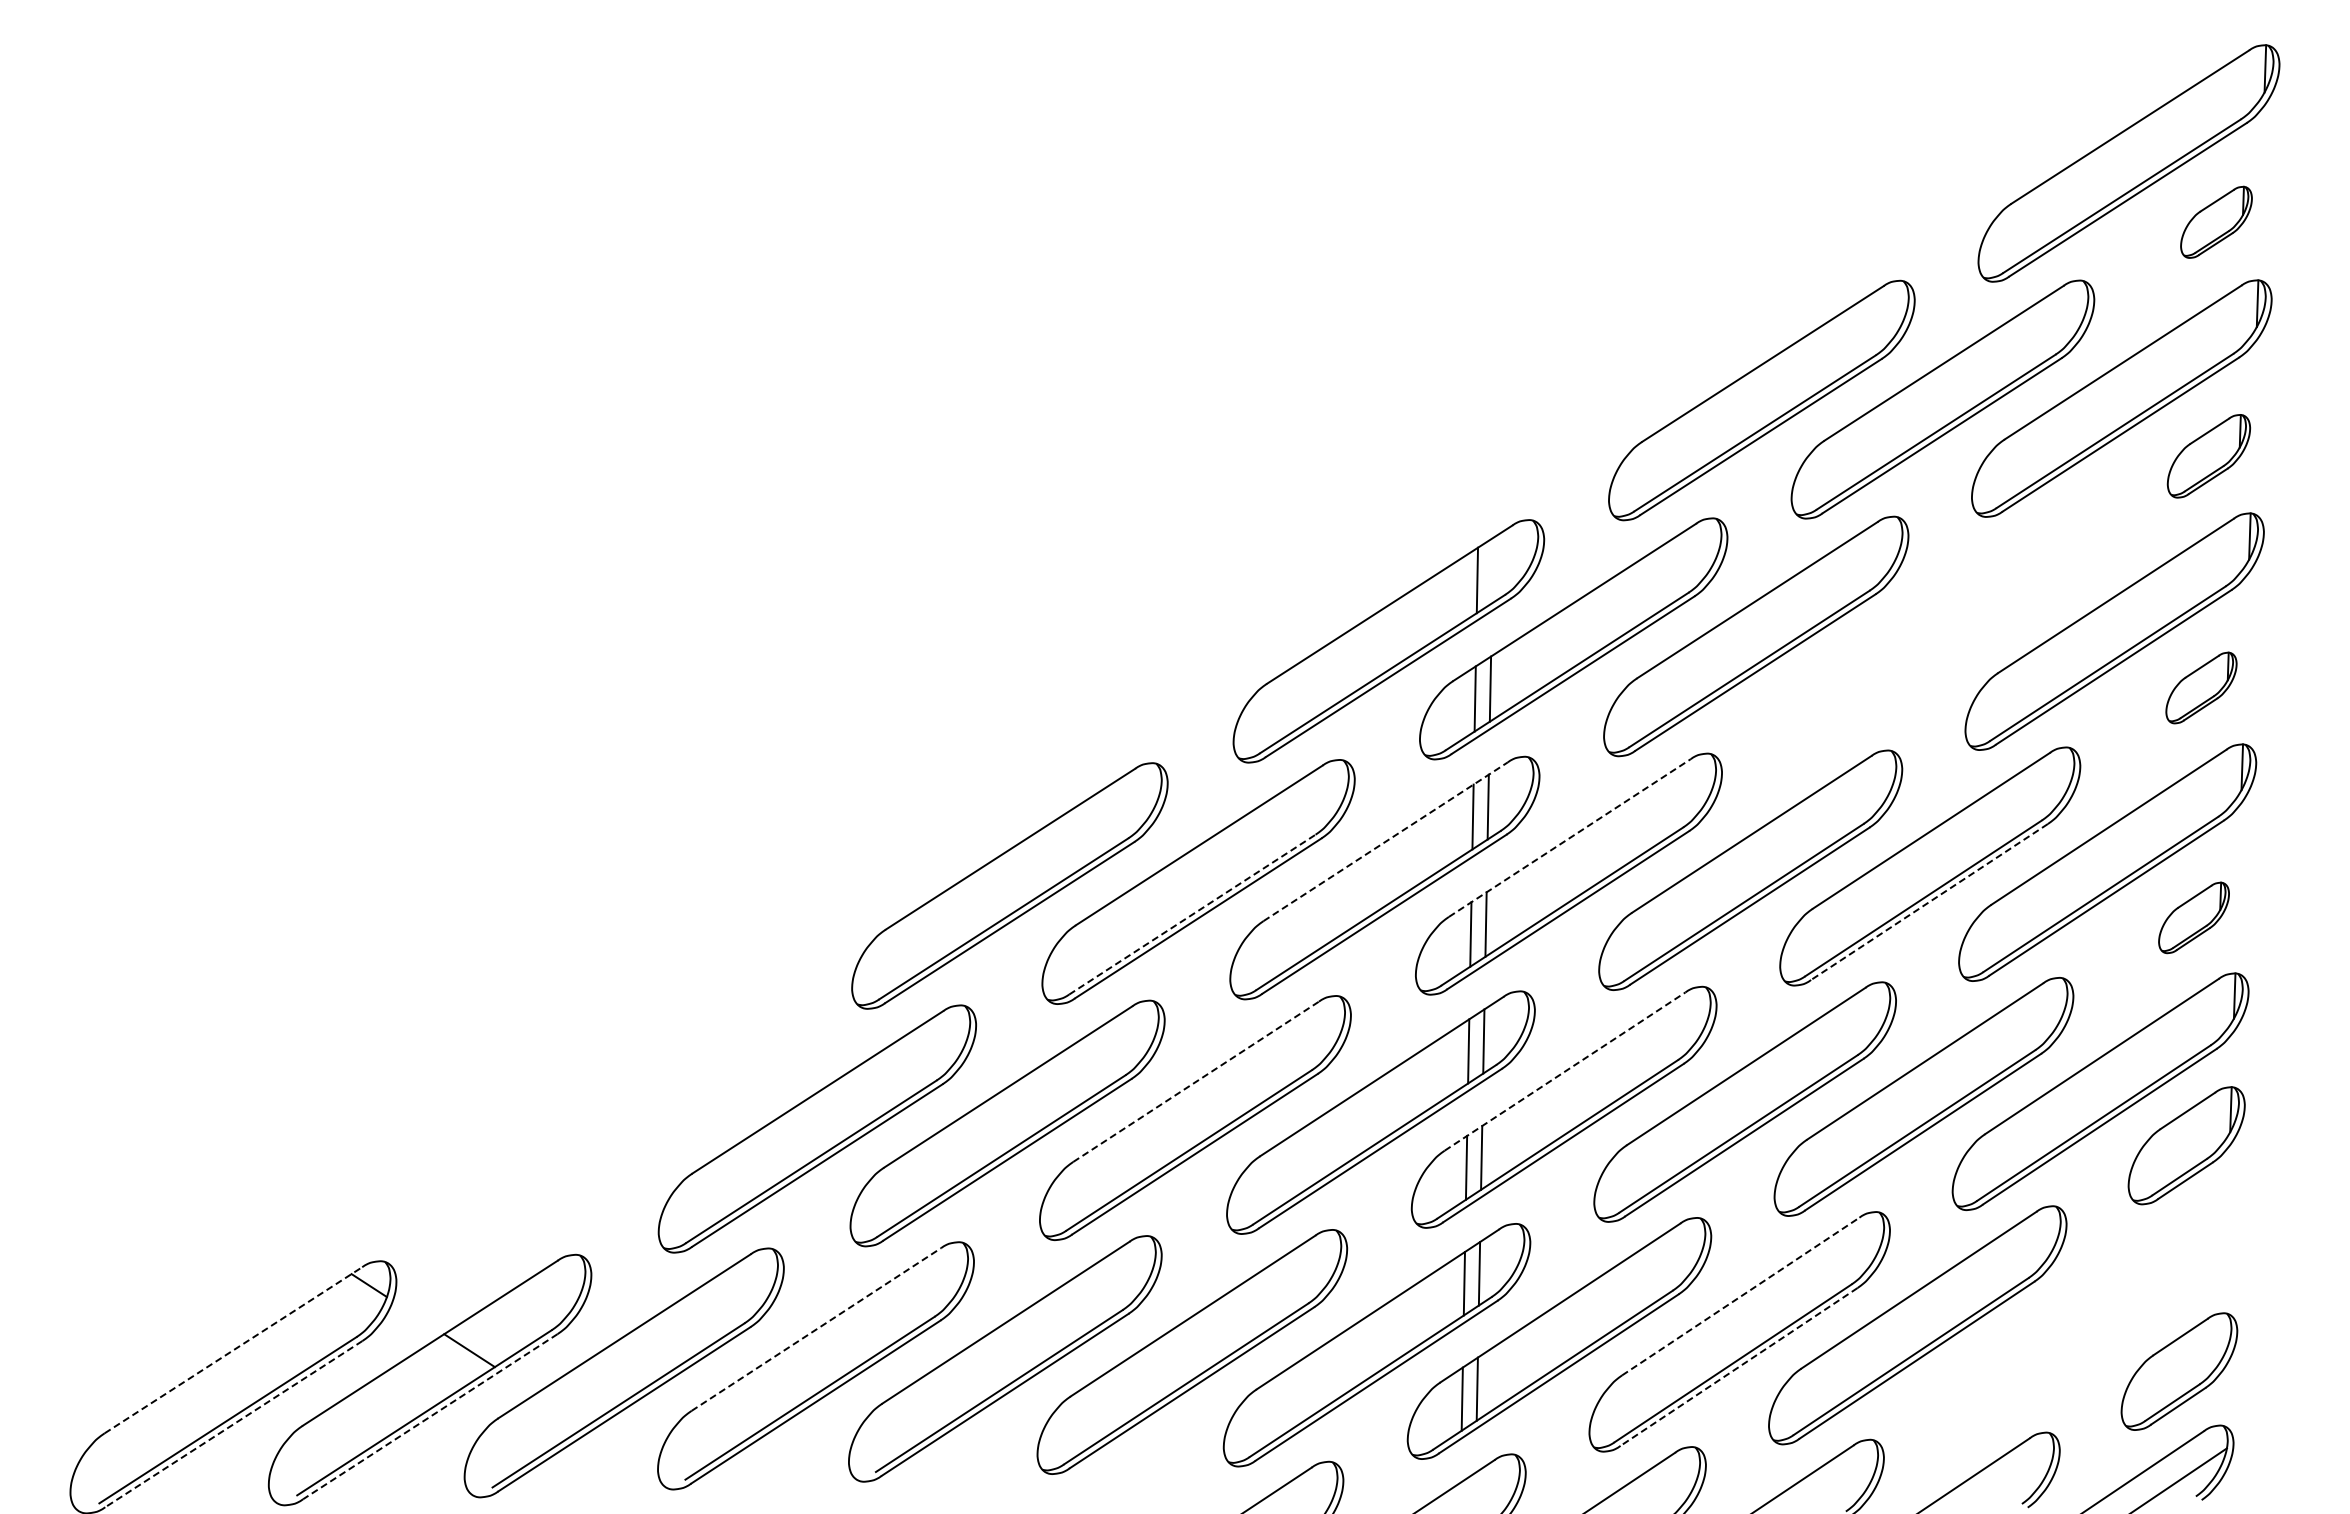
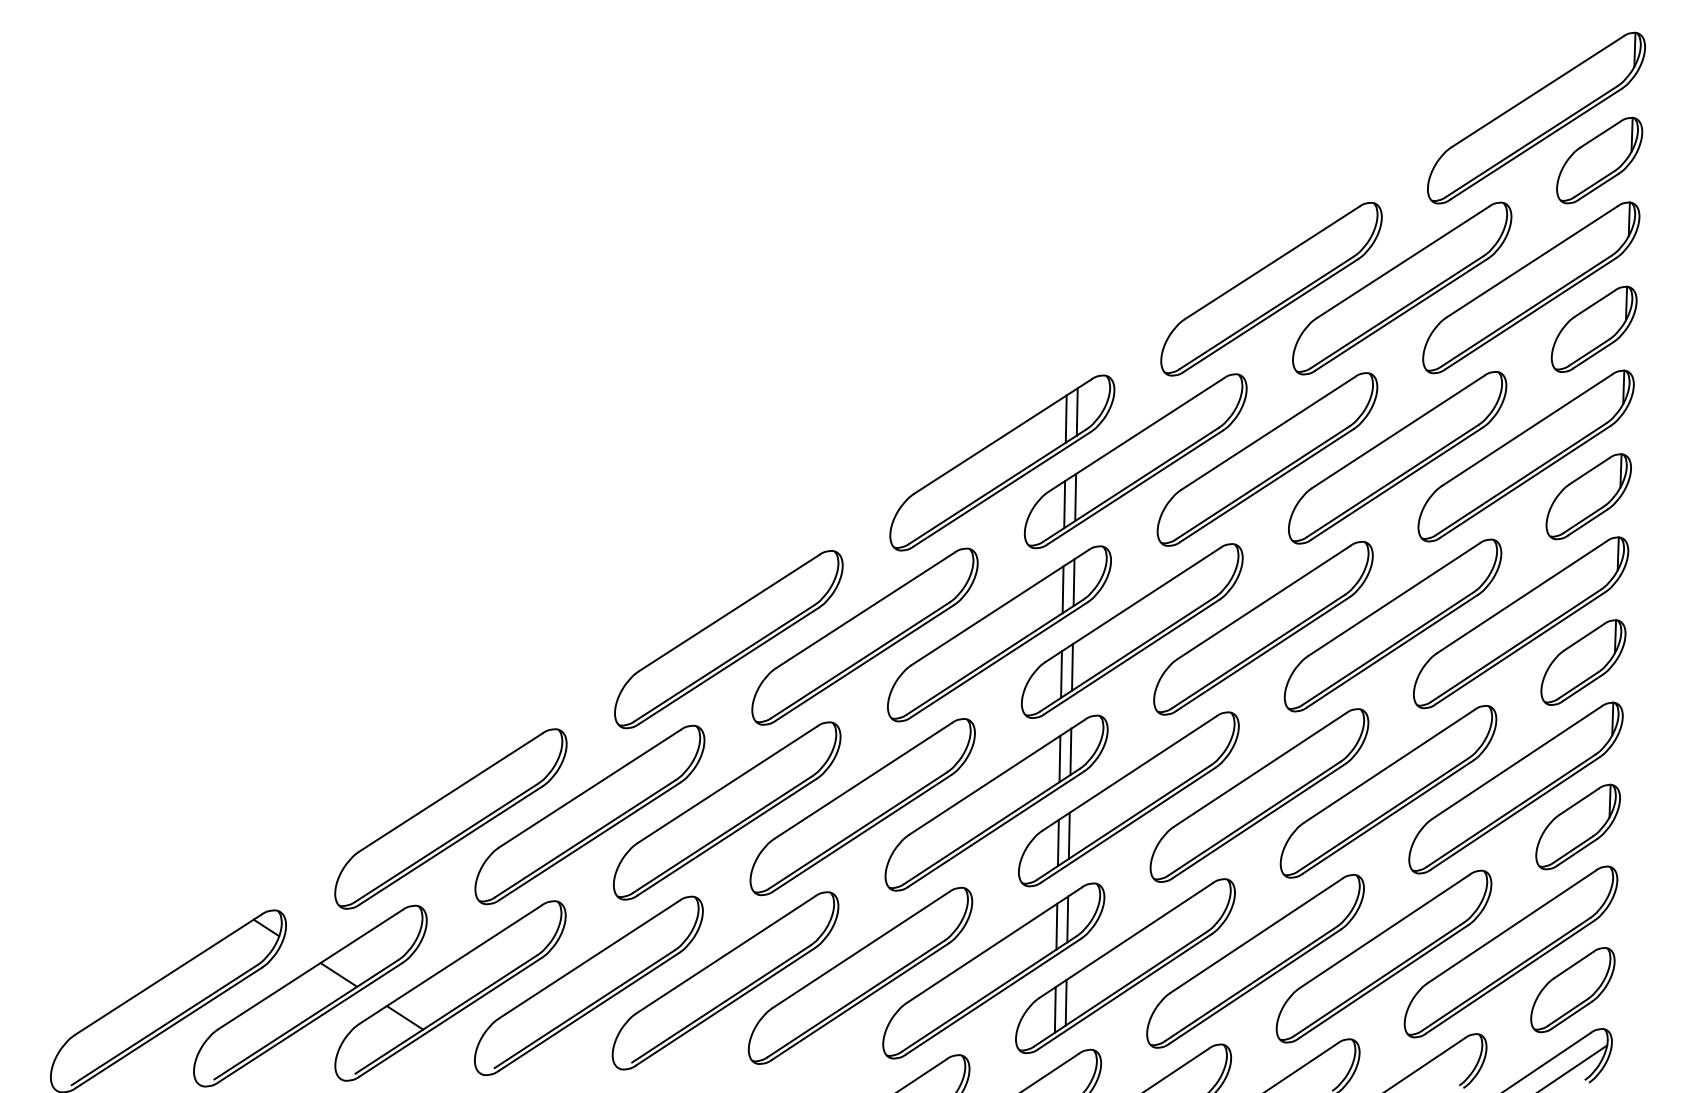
part: (2216, 222) -> (1599, 160), size x1.67
part: (2208, 456) -> (1593, 329), size x1.43
line: (1492, 570) -> (1077, 411), added
part: (1936, 633) -> (1397, 457), added
part: (2201, 687) -> (1588, 496), size x1.67
line: (1570, 837) -> (1133, 604), dashed -> solid
line: (1385, 841) -> (999, 607), dashed -> solid
line: (1929, 902) -> (1392, 651), dashed -> solid
line: (1192, 914) -> (860, 660), dashed -> solid
part: (2193, 917) -> (1583, 662), size x1.67
line: (1565, 1071) -> (1129, 773), dashed -> solid
line: (1196, 1081) -> (863, 780), dashed -> solid
part: (624, 1134) -> (450, 818), added
line: (1741, 1296) -> (1256, 935), dashed -> solid
part: (2093, 1318) -> (1510, 951), added
line: (816, 1329) -> (589, 959), dashed -> solid
line: (233, 1349) -> (168, 974), dashed -> solid
line: (1738, 1367) -> (1254, 987), dashed -> solid
line: (561, 1409) -> (405, 1017), added
line: (430, 1416) -> (310, 1022), dashed -> solid
line: (233, 1424) -> (168, 1028), dashed -> solid

